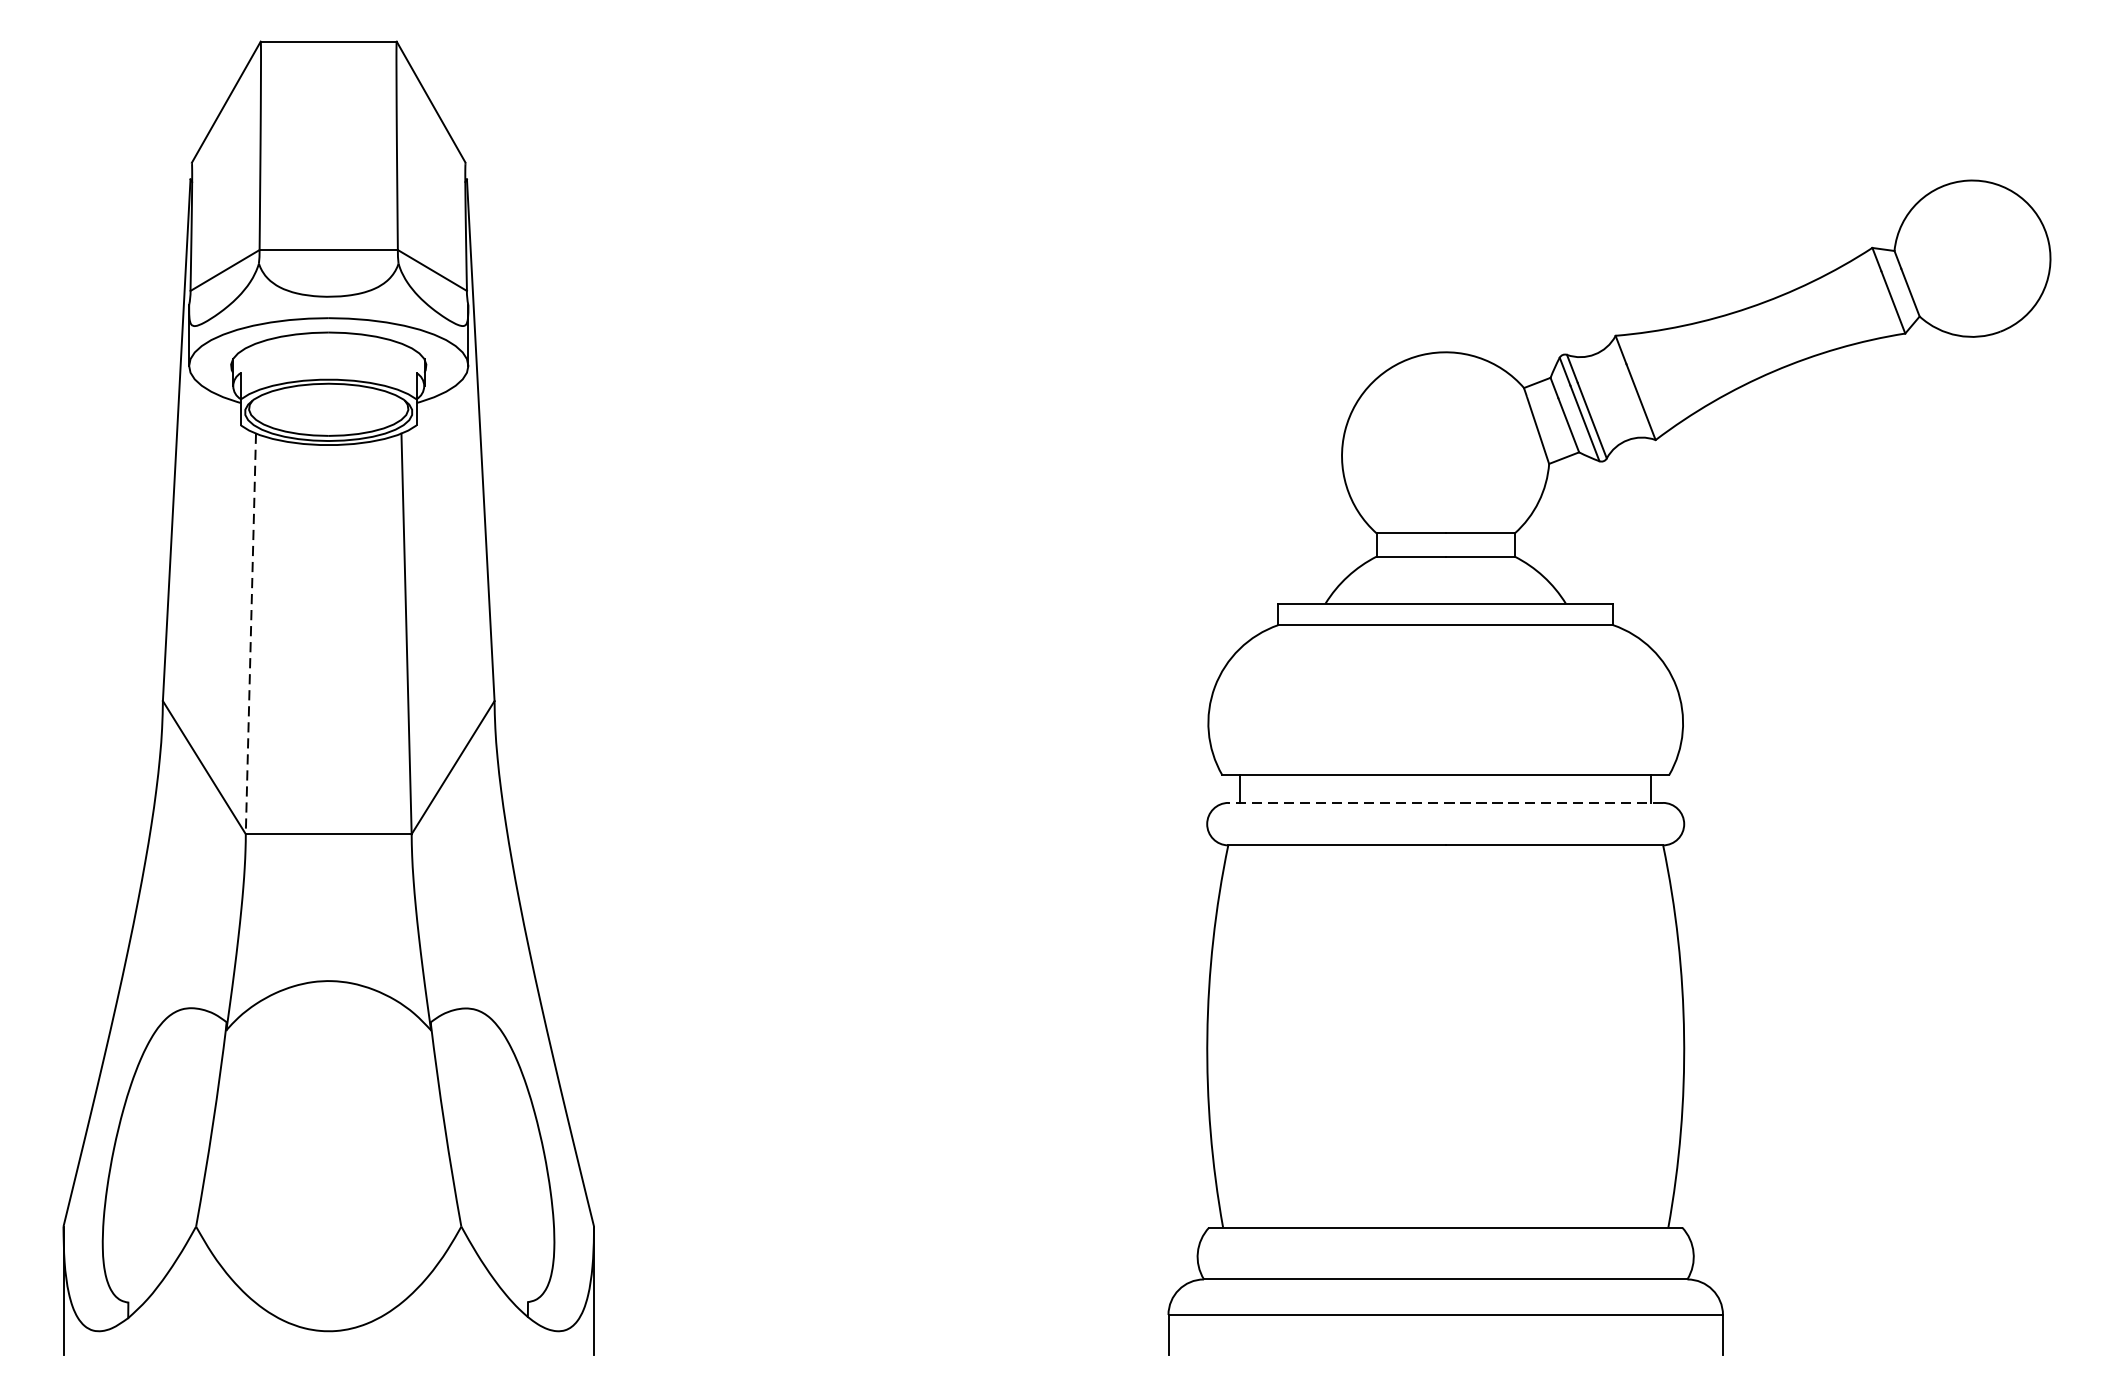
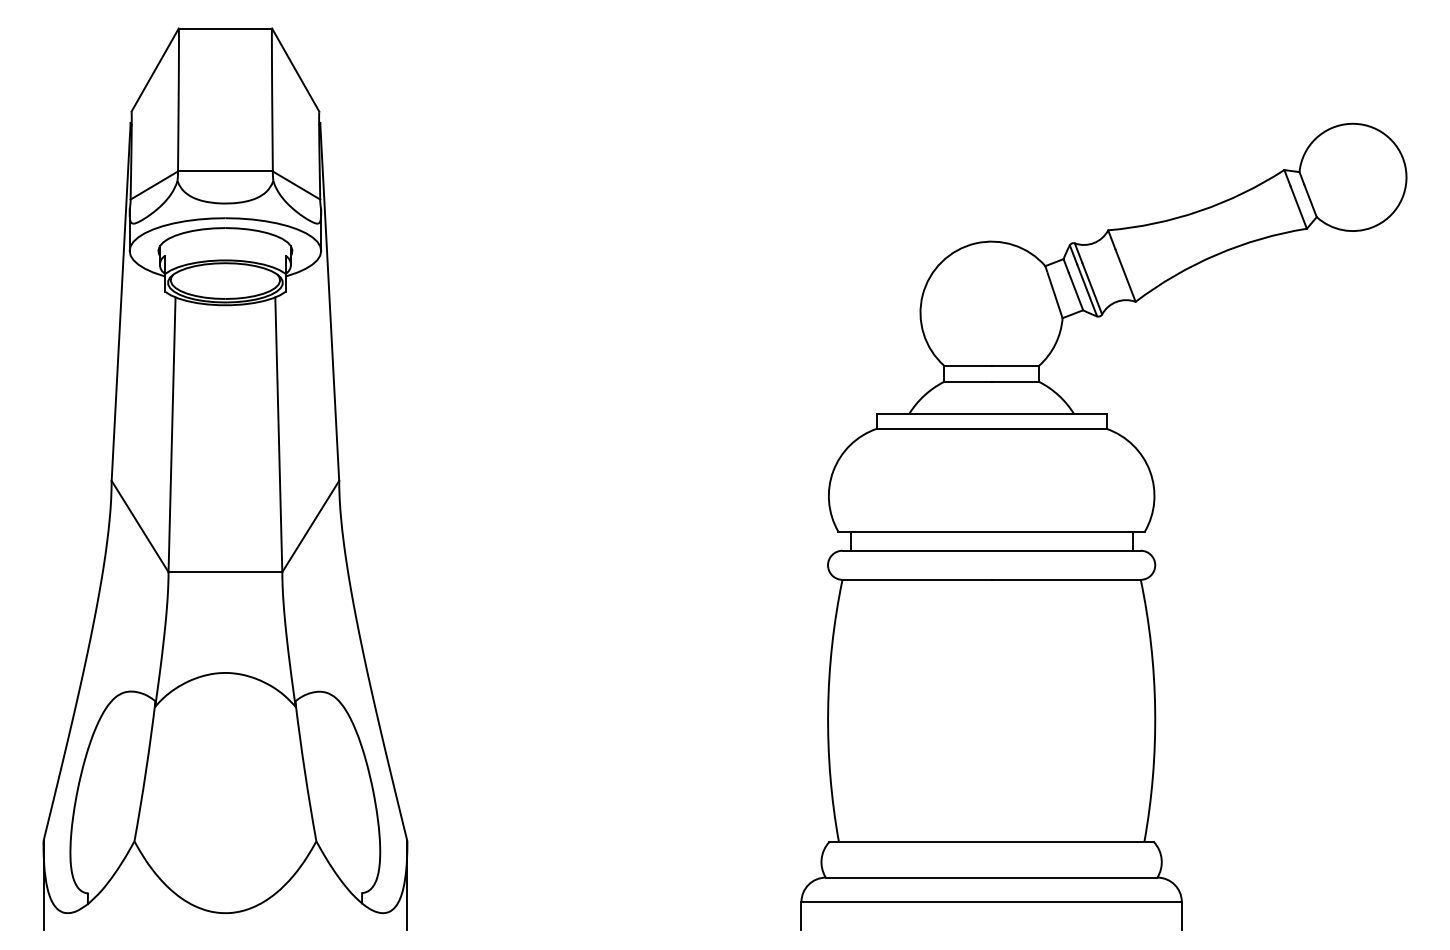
line: (251, 634) -> (172, 435), dashed -> solid
line: (1445, 802) -> (991, 550), dashed -> solid

